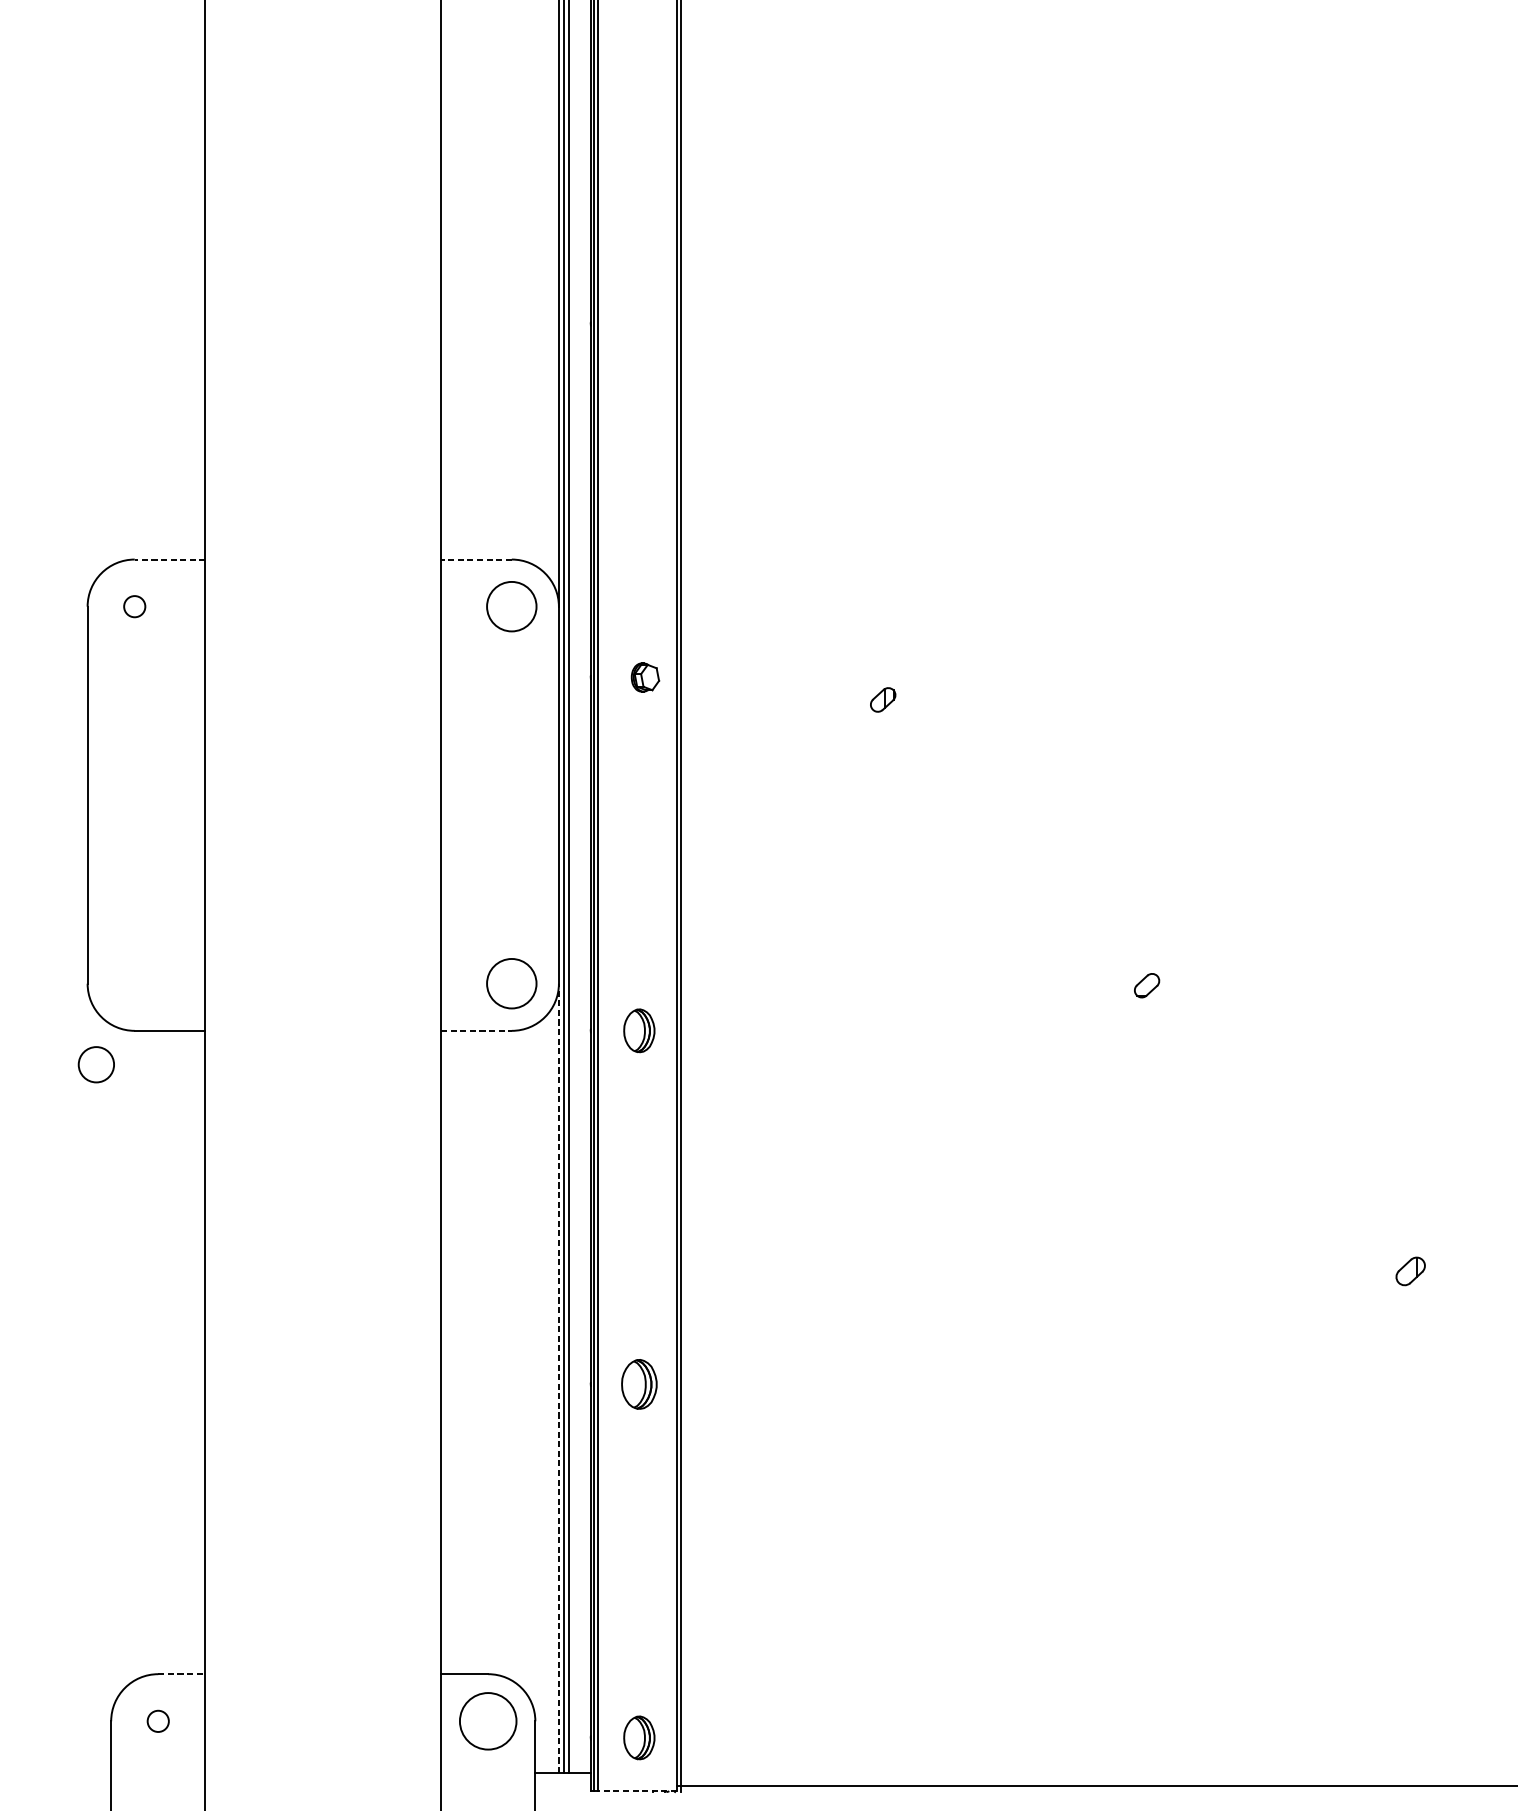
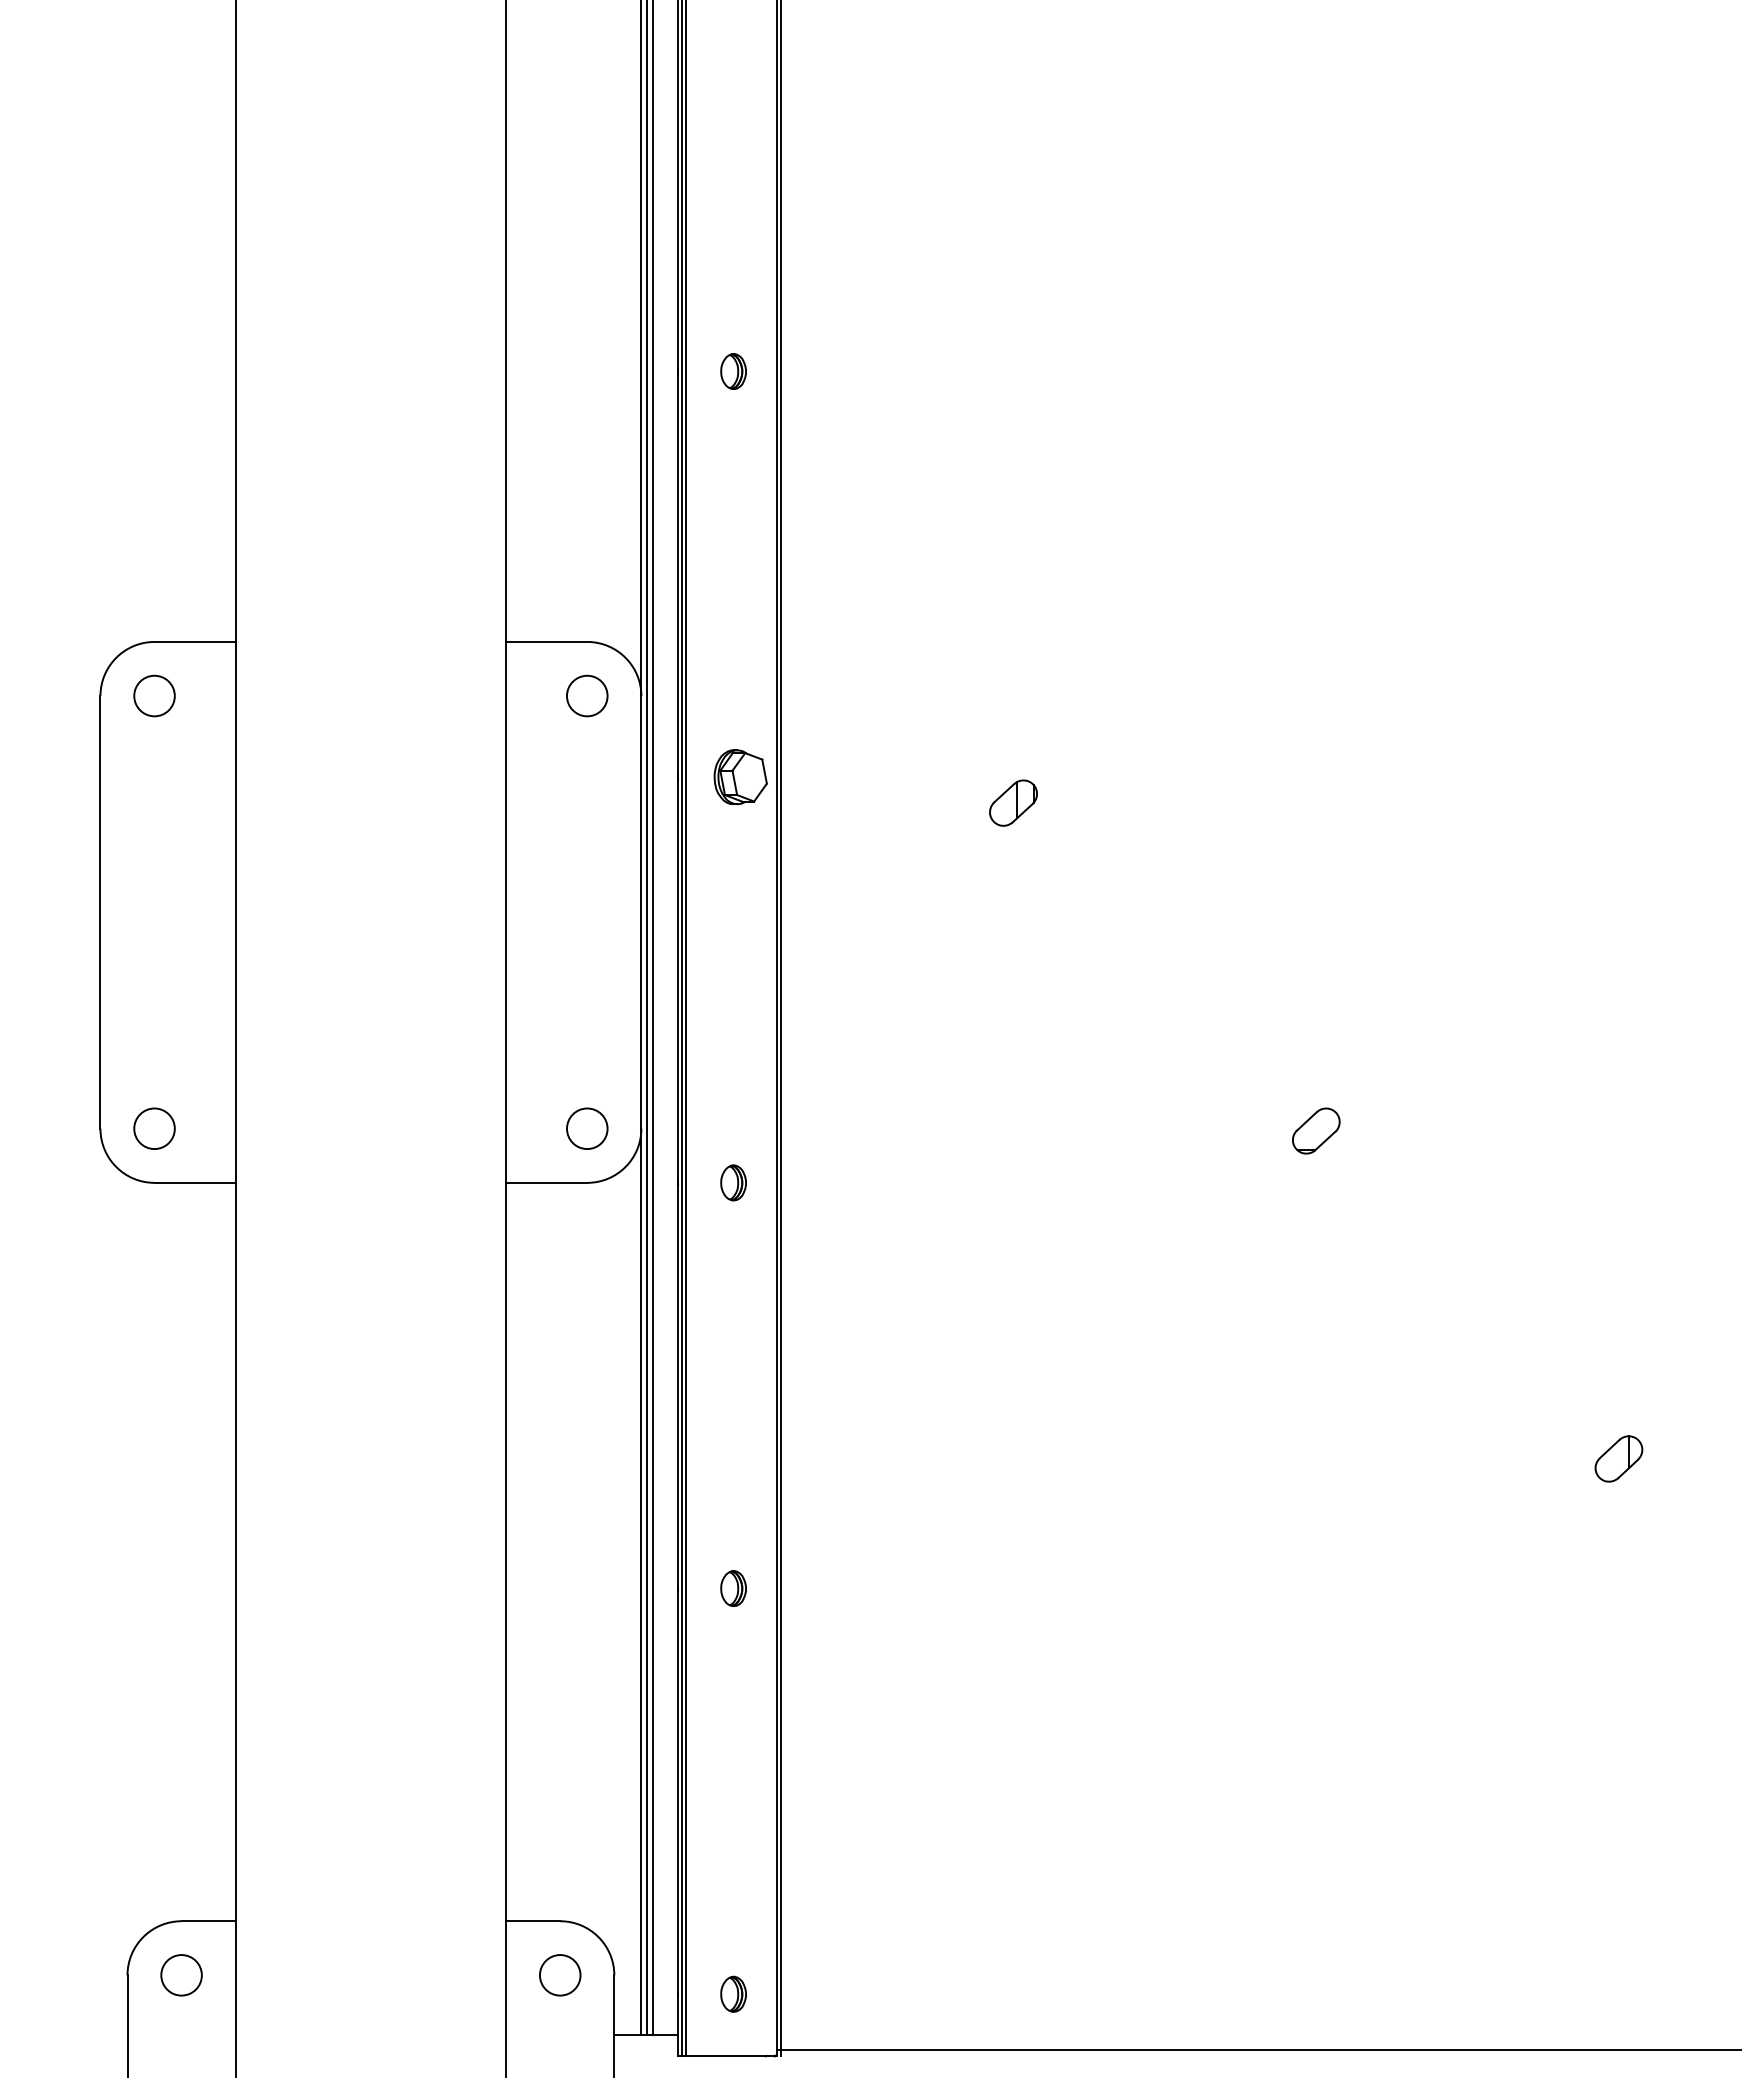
part: (639, 323) -> (733, 371), added
line: (170, 559) -> (195, 641), dashed -> solid
line: (476, 559) -> (546, 641), dashed -> solid
circle: (134, 606) -> (154, 695), size x1.67
circle: (511, 606) -> (587, 695), size x0.71
part: (645, 677) -> (740, 777), size x1.67
part: (883, 699) -> (1013, 802), size x1.67
circle: (511, 983) -> (587, 1128), size x0.71
part: (1147, 985) -> (1316, 1130), size x1.67
line: (476, 1030) -> (546, 1182), dashed -> solid
part: (639, 1030) -> (733, 1182), size x0.71
circle: (96, 1064) -> (154, 1128), moved
part: (1410, 1271) -> (1618, 1458), size x1.43
line: (559, 1378) -> (641, 1581), dashed -> solid
part: (639, 1384) -> (733, 1588), size x0.62
line: (182, 1674) -> (209, 1921), dashed -> solid
circle: (158, 1721) -> (181, 1975), size x1.67
circle: (487, 1721) -> (559, 1975), size x0.62
part: (639, 1737) -> (733, 1993), size x0.71
line: (637, 1791) -> (731, 2055), dashed -> solid

